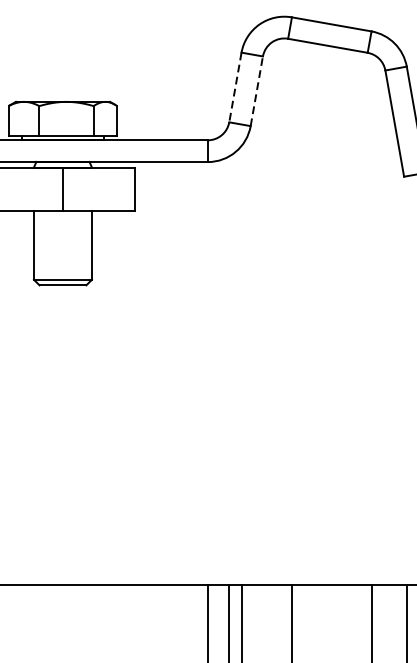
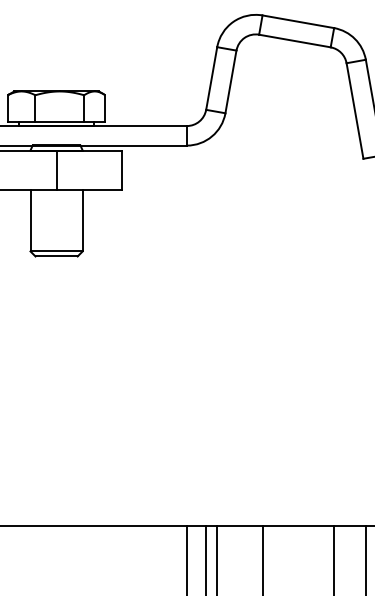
line: (235, 87) -> (211, 78), dashed -> solid
line: (256, 90) -> (230, 81), dashed -> solid

